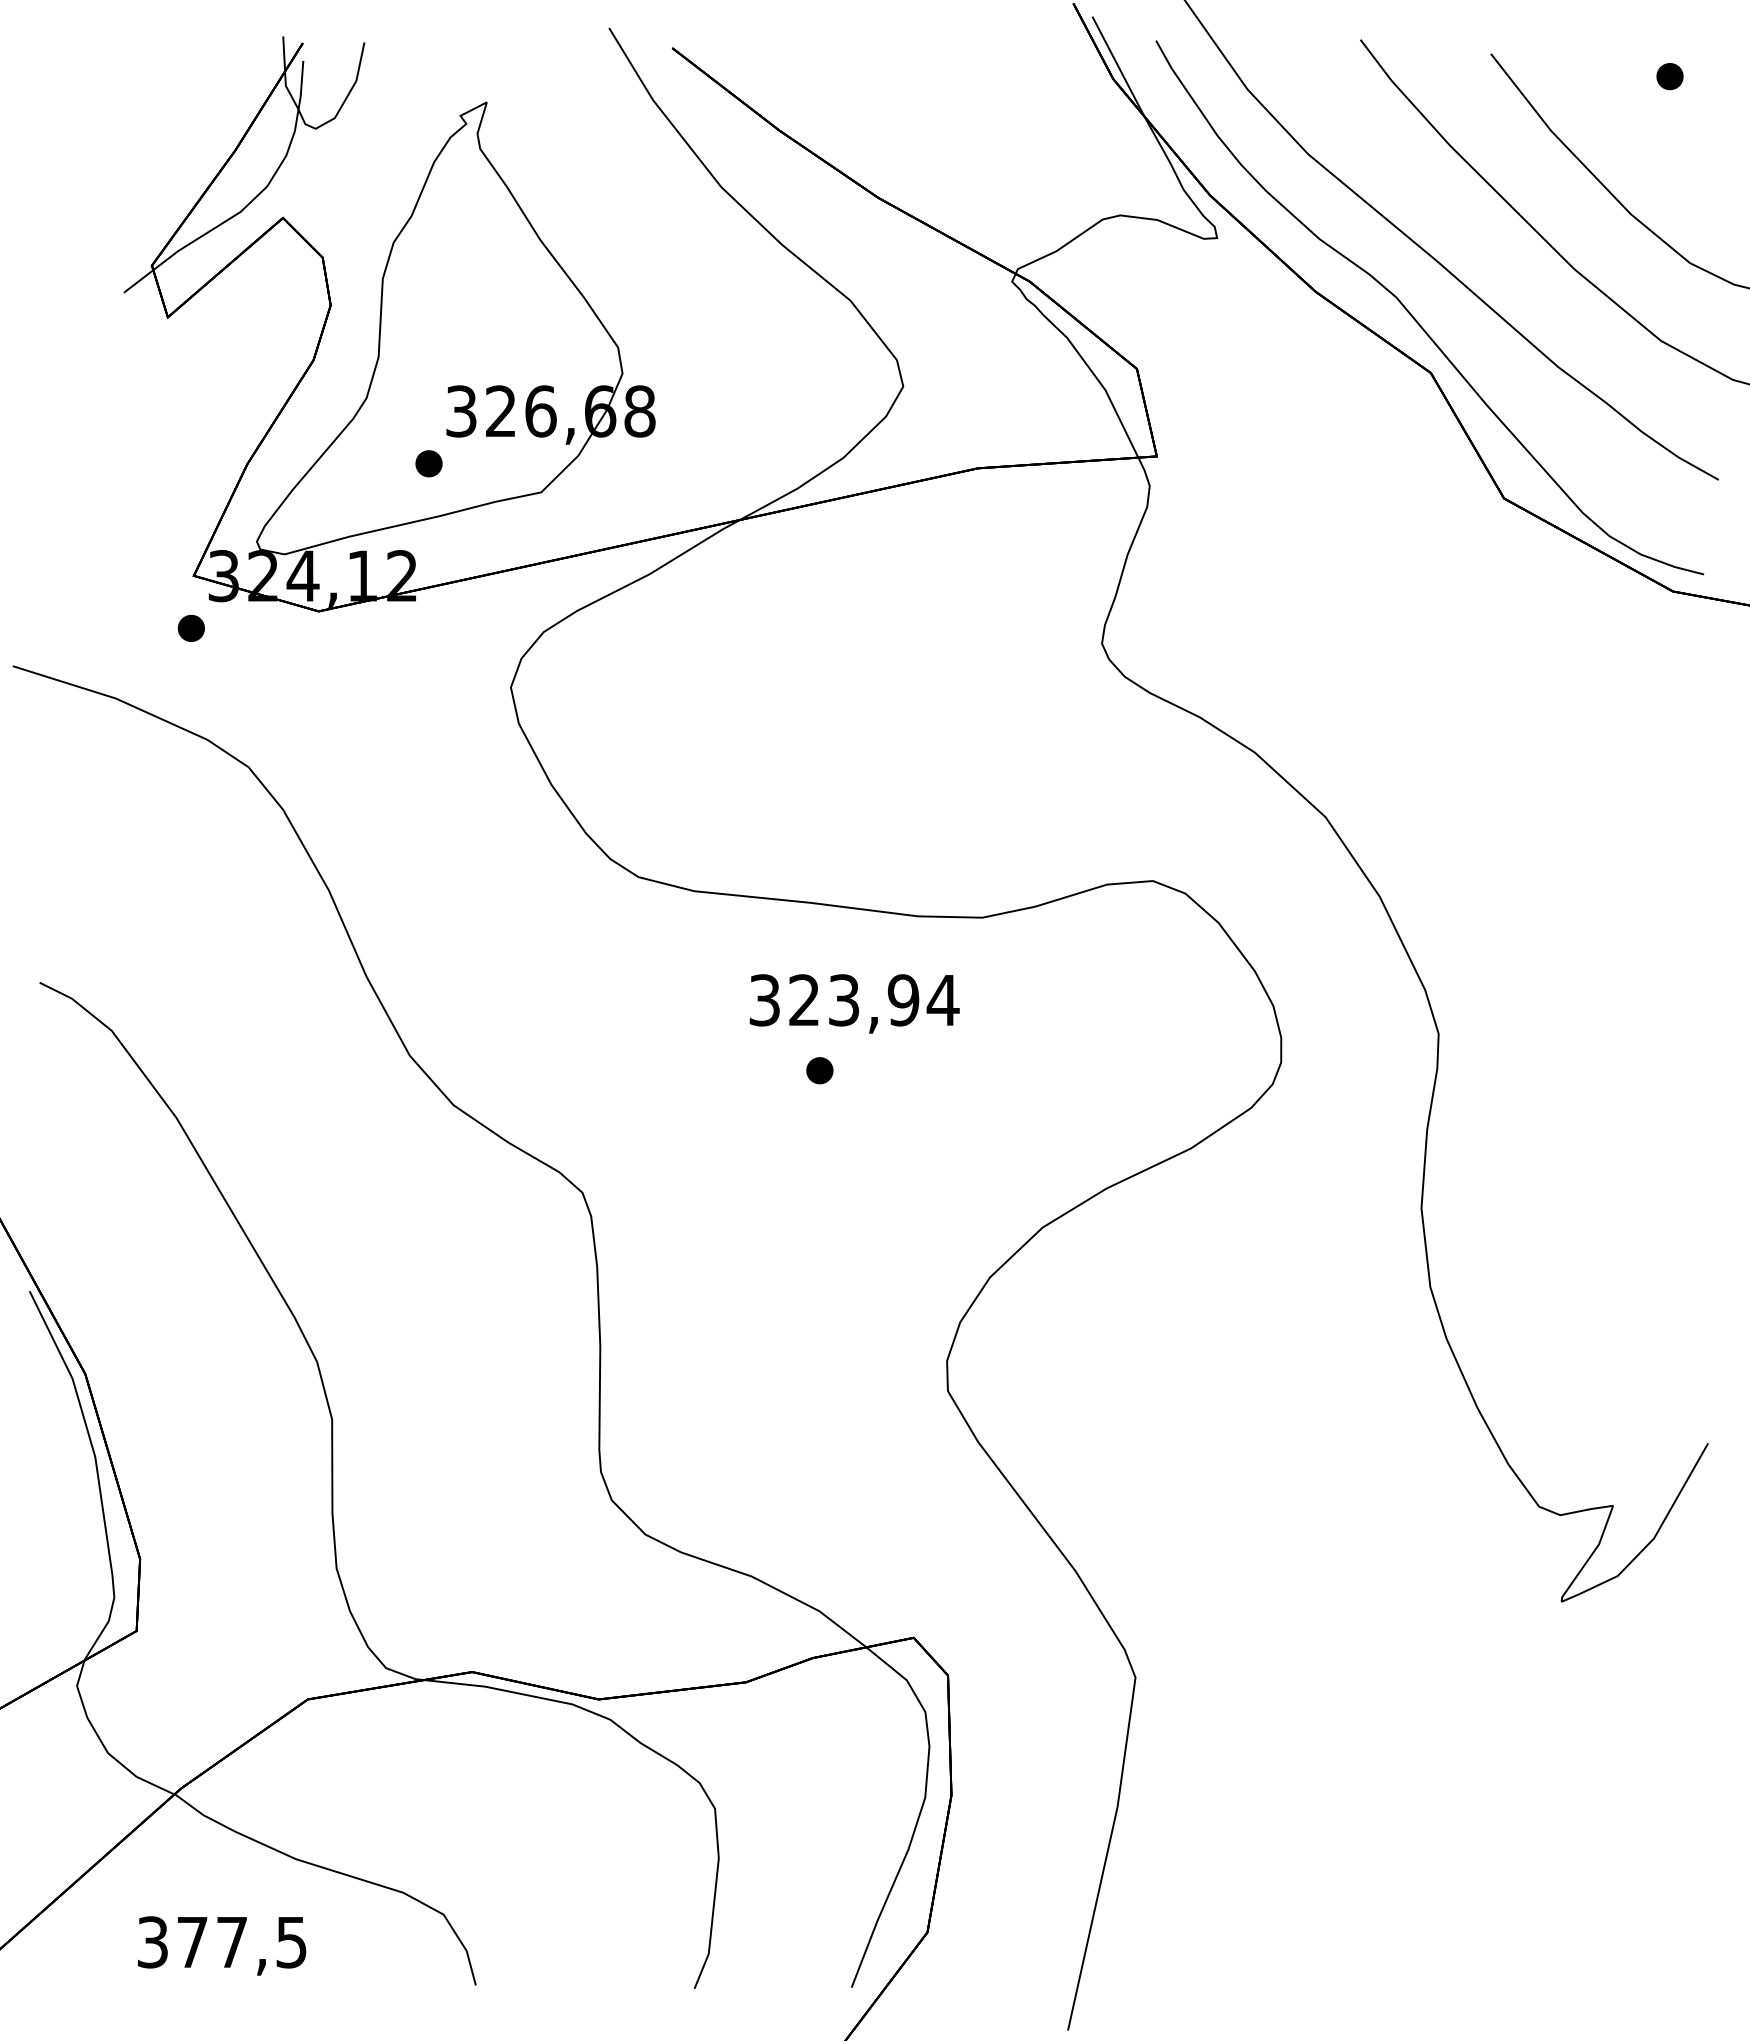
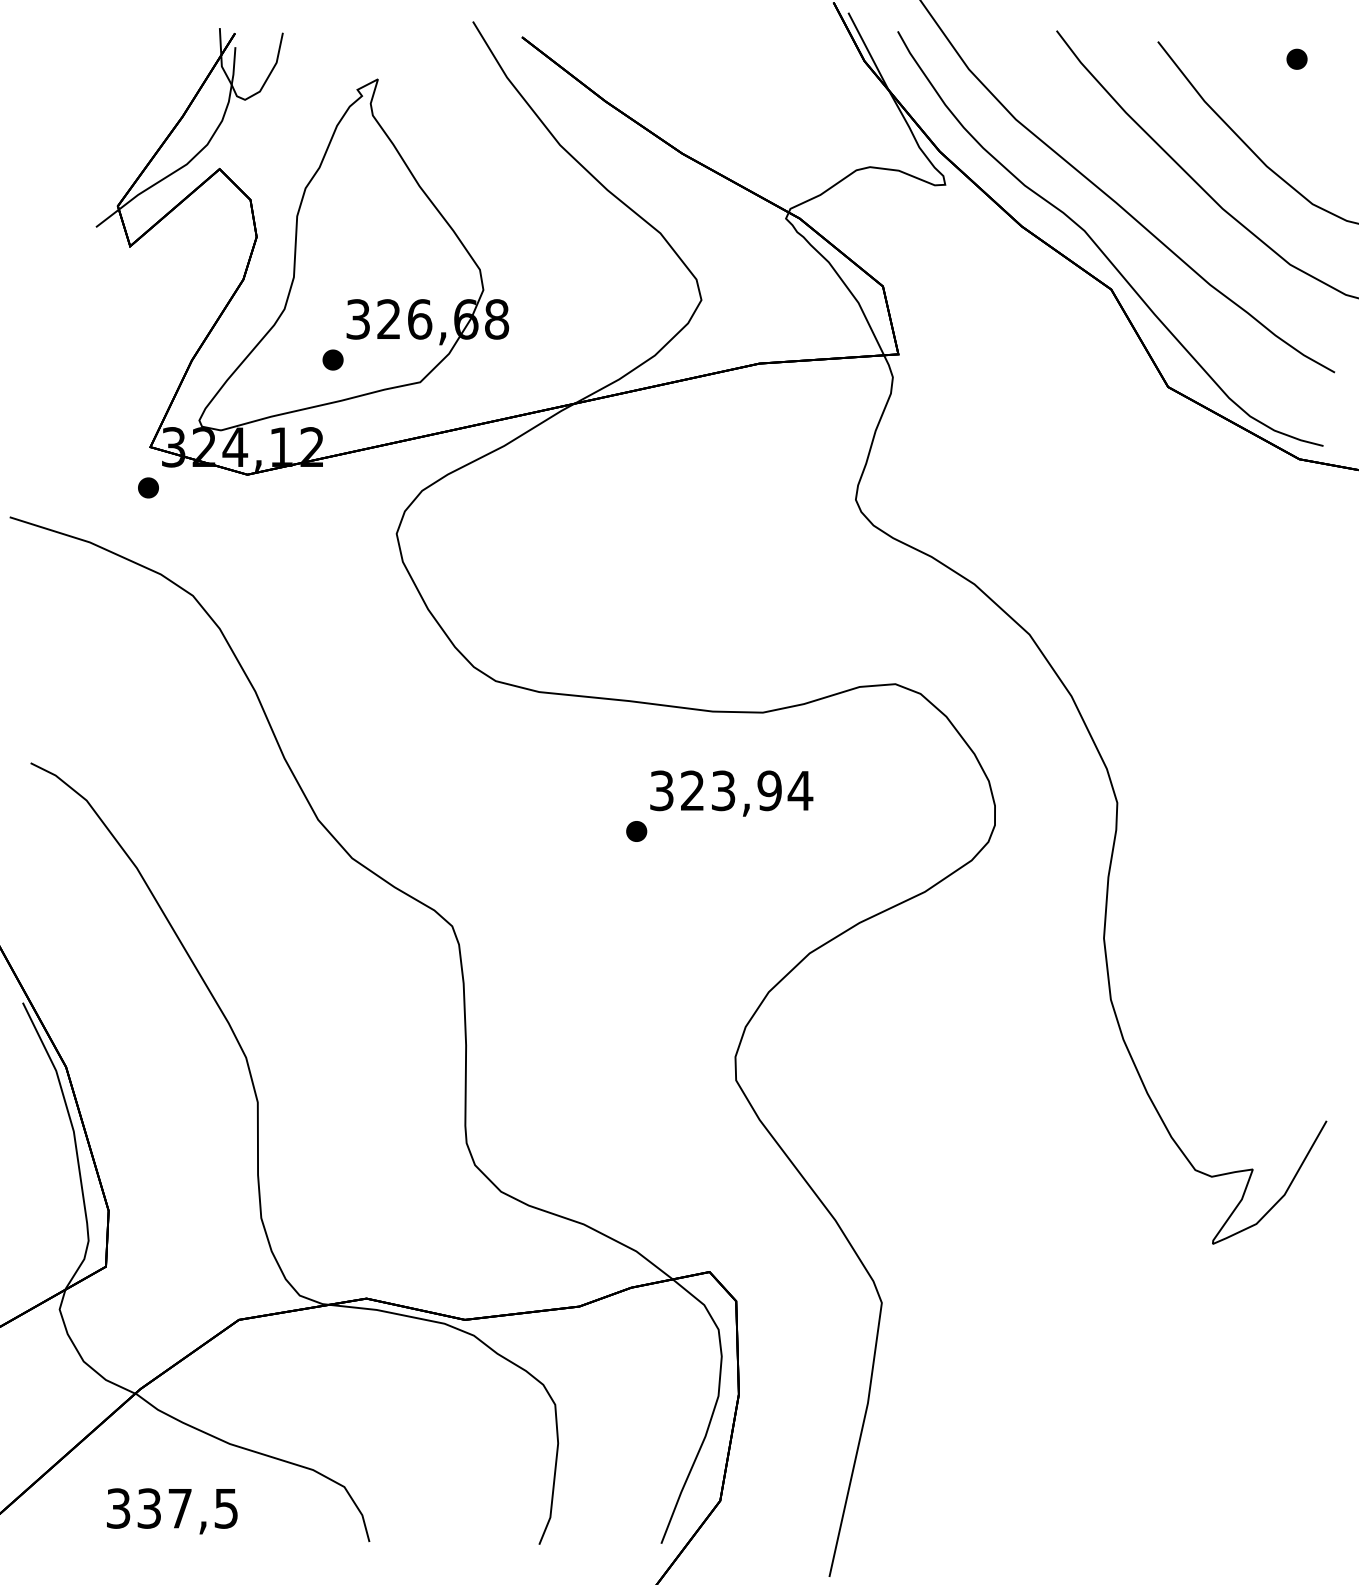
text: (854, 1003) -> (731, 793), moved
text: (191, 1942) -> (148, 1508), 377,5 -> 337,5

